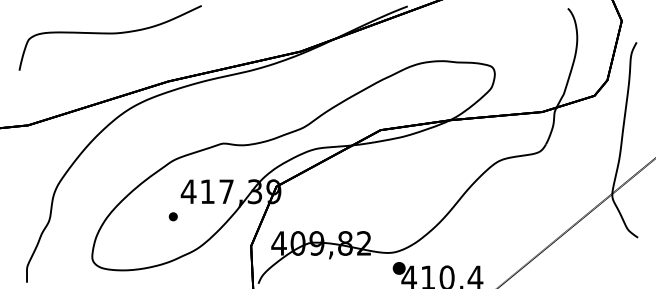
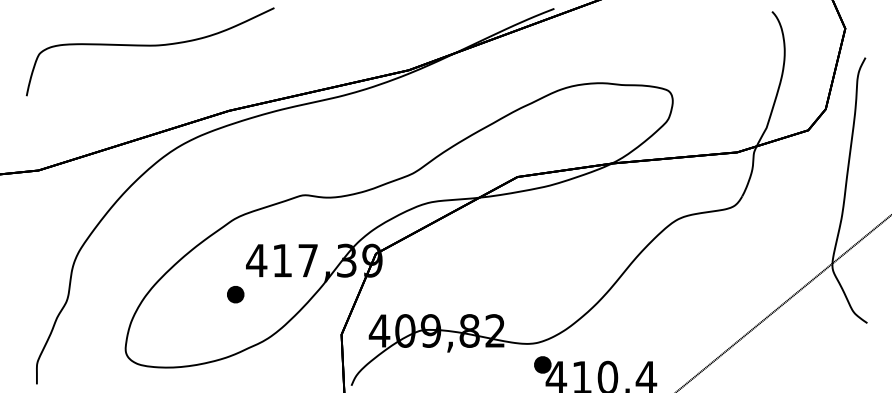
part: (173, 216) -> (235, 294), size x1.43

